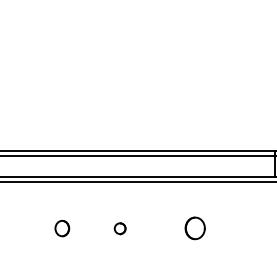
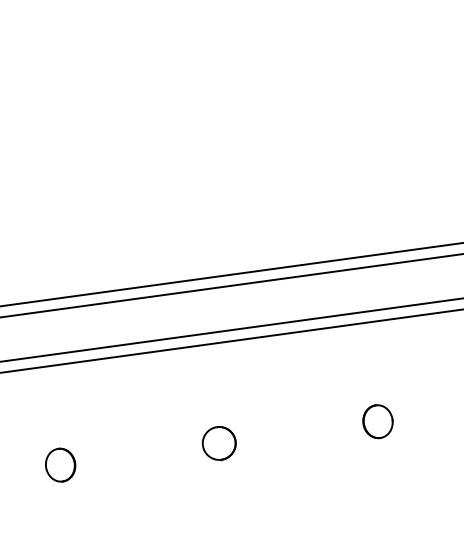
part: (62, 228) -> (60, 464), moved
part: (119, 228) -> (217, 443), size x1.43
part: (194, 228) -> (376, 421), size x0.71

